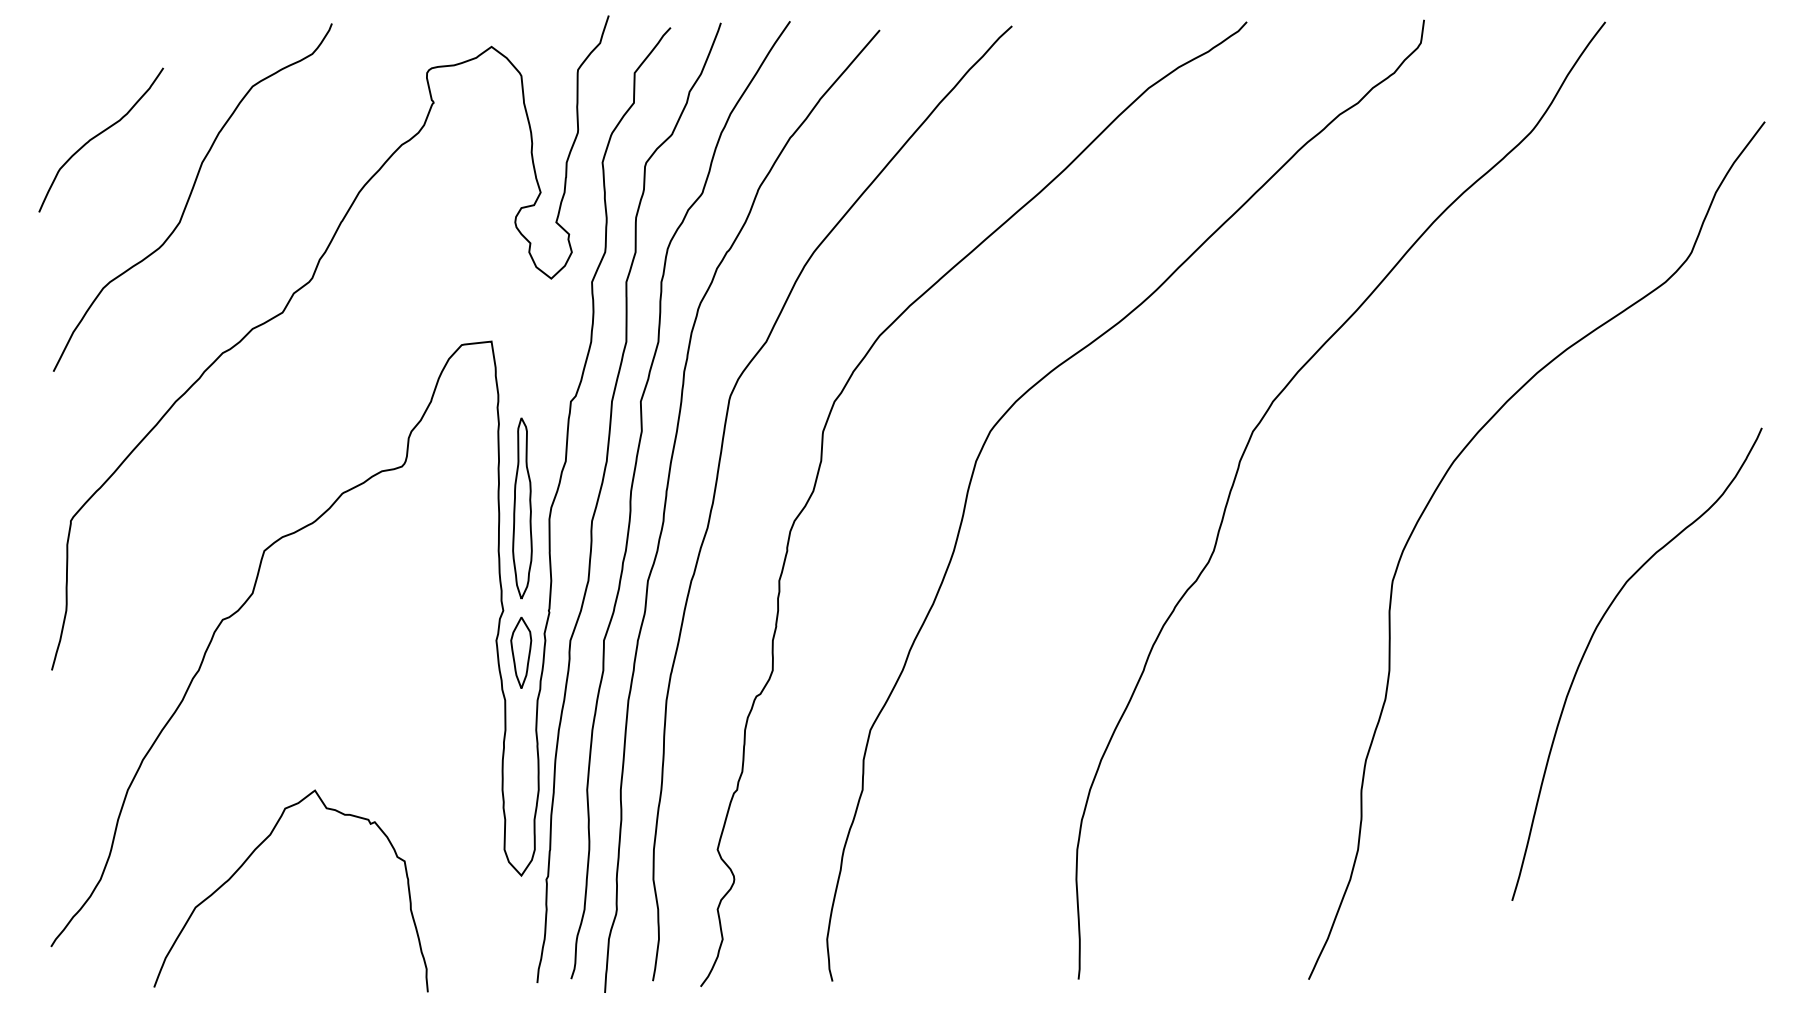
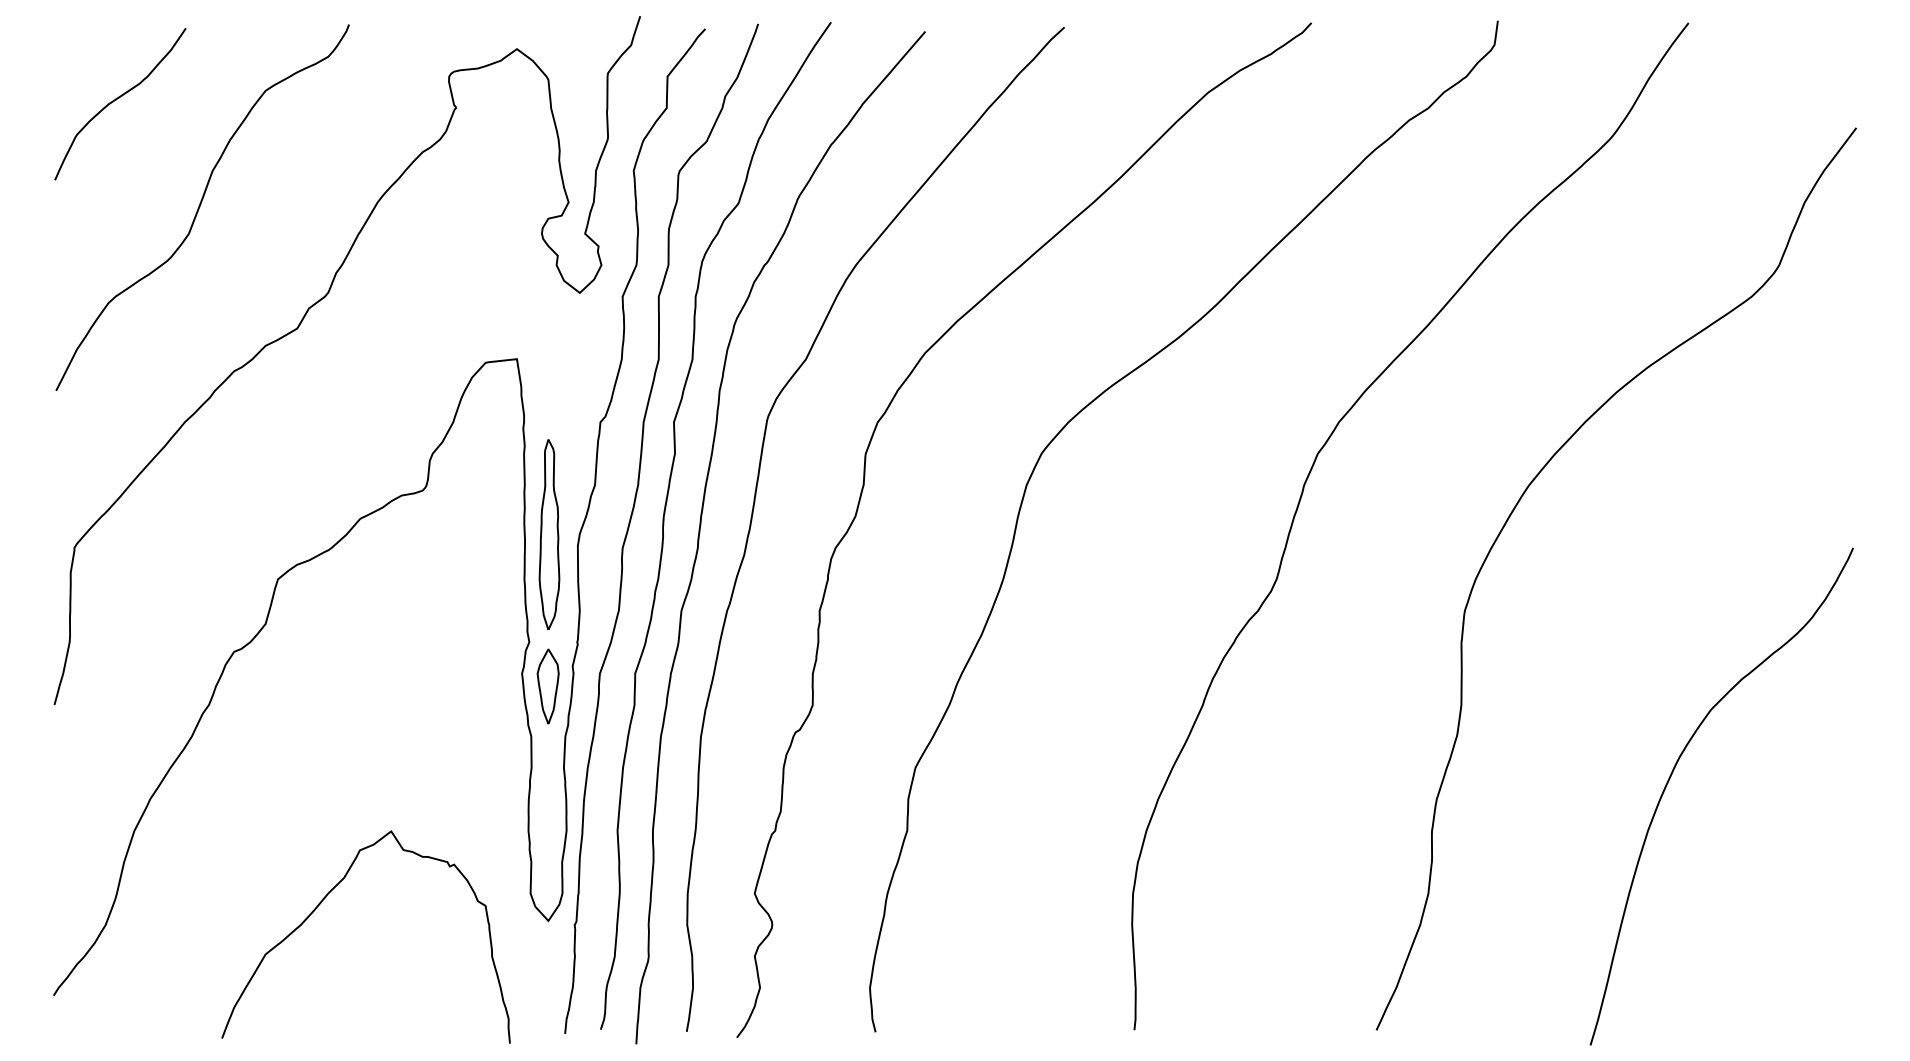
curve: (97, 136) -> (116, 100), moved
curve: (1591, 641) -> (1673, 772), moved
curve: (249, 858) -> (322, 902), moved

